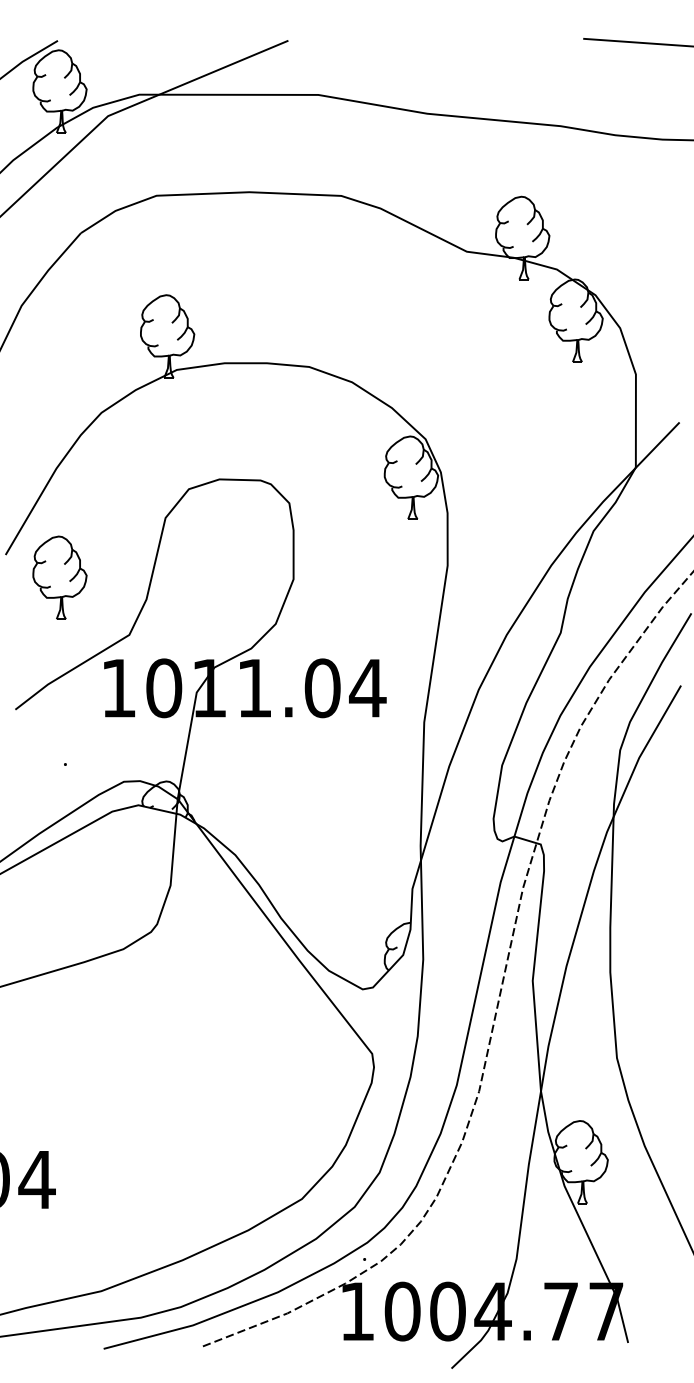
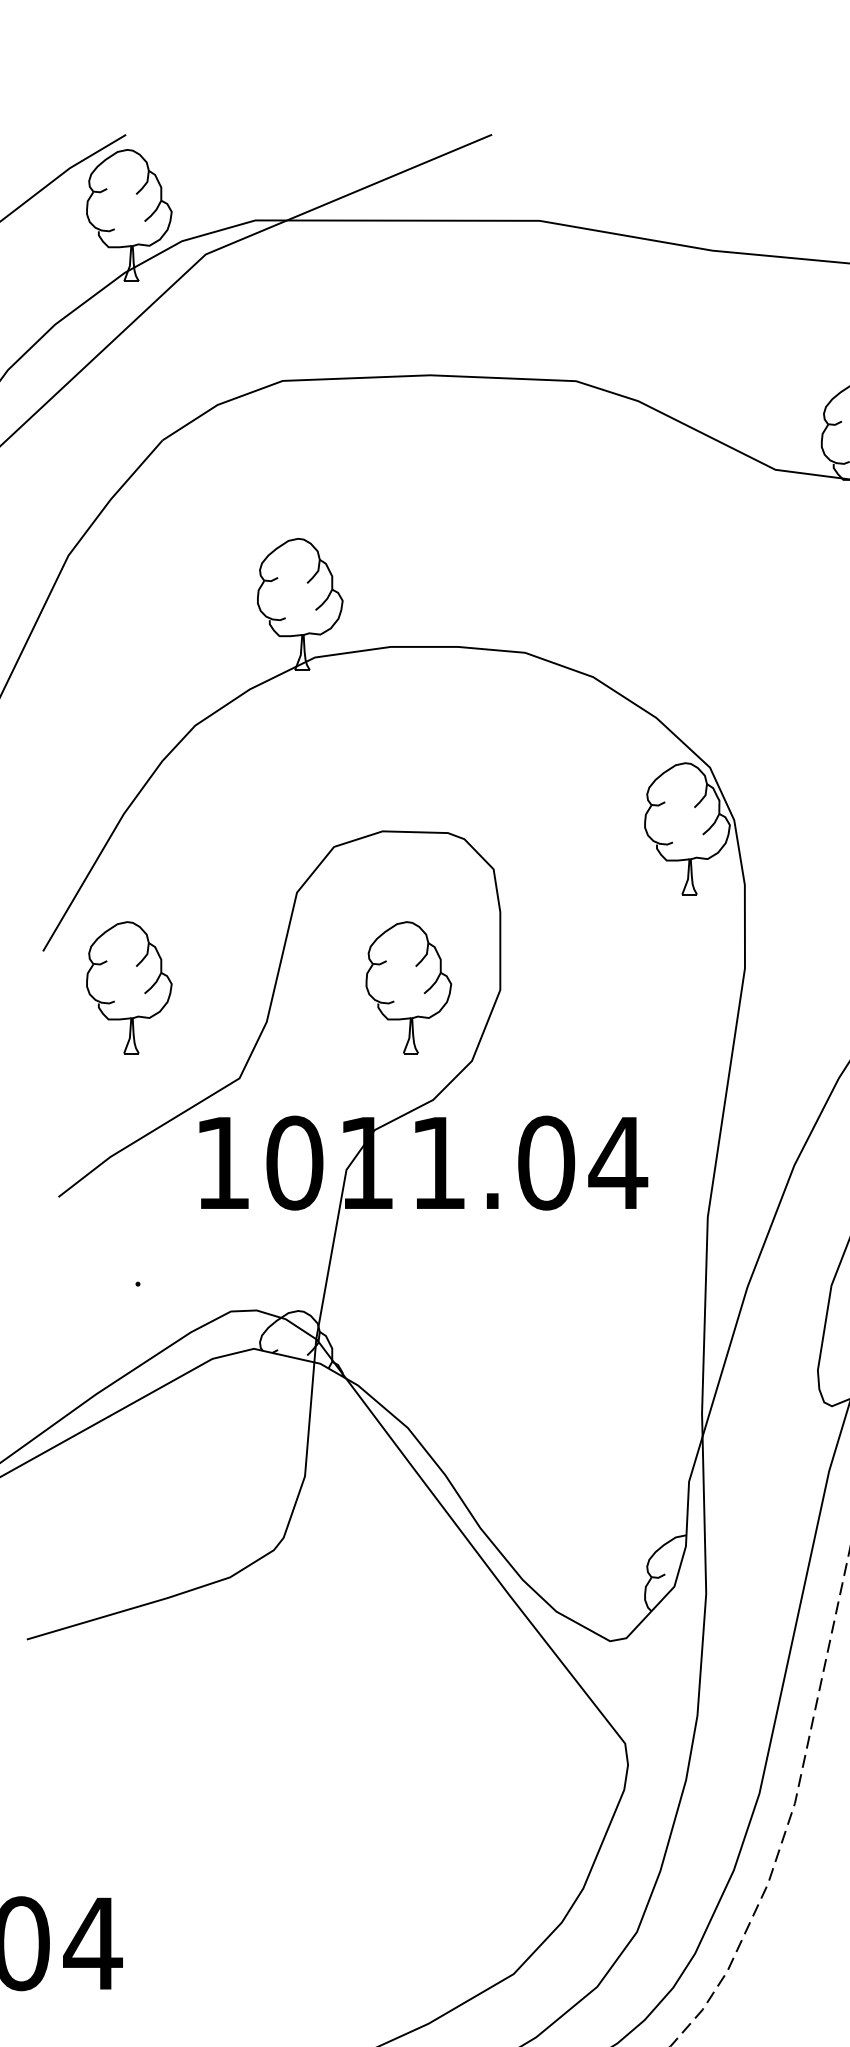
part: (235, 577) -> (408, 987), added

